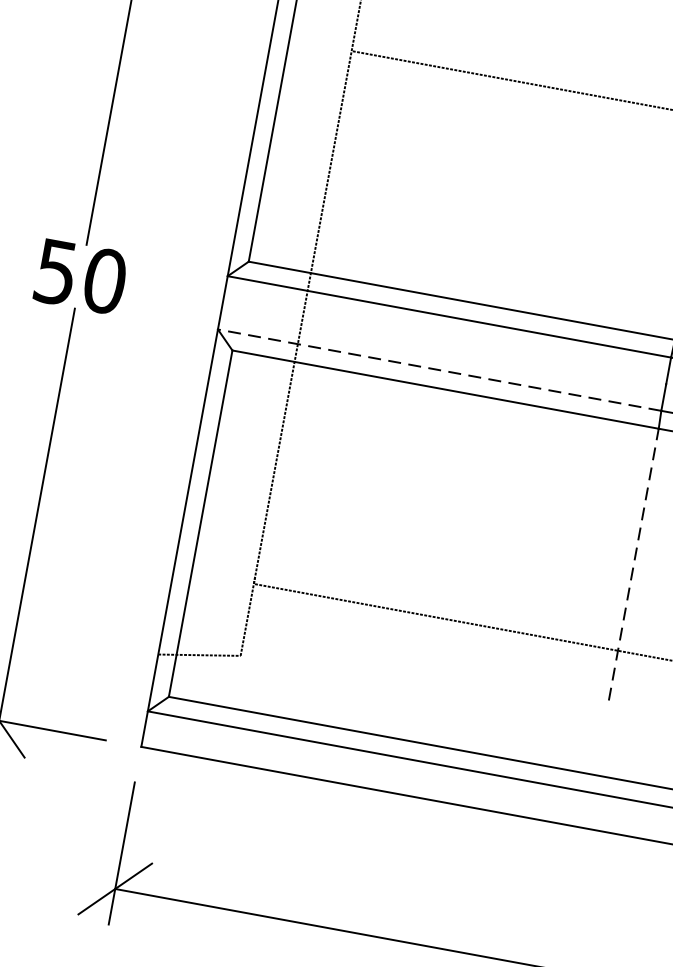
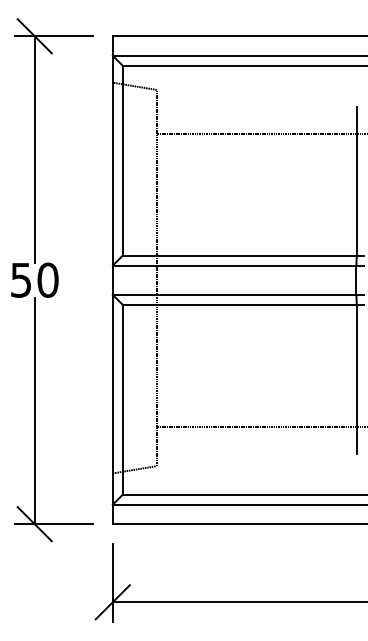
line: (439, 369) -> (234, 294), dashed -> solid
line: (633, 564) -> (356, 379), dashed -> solid

